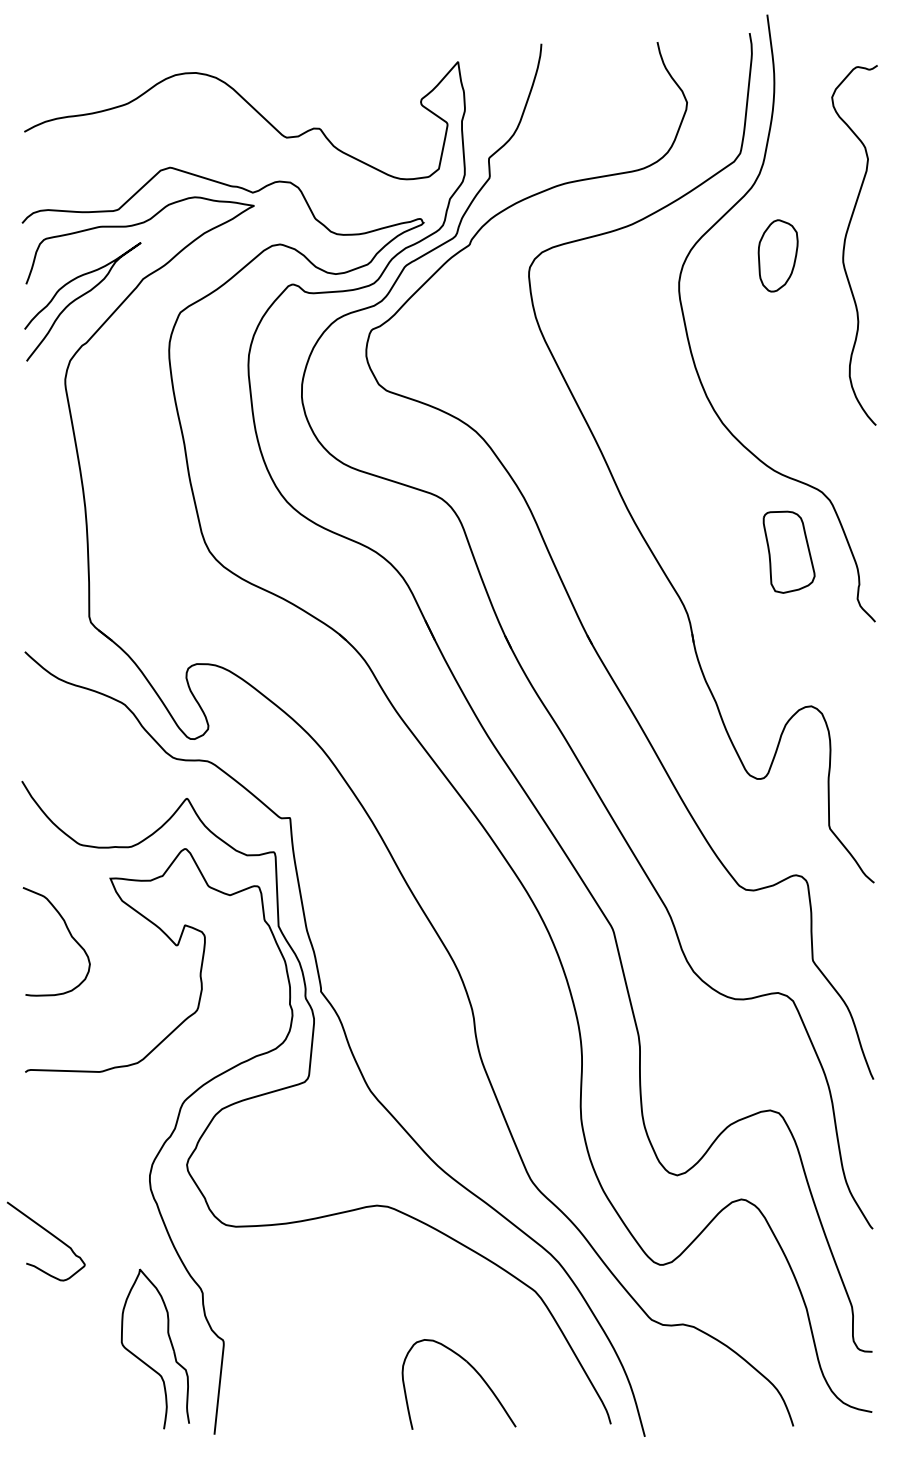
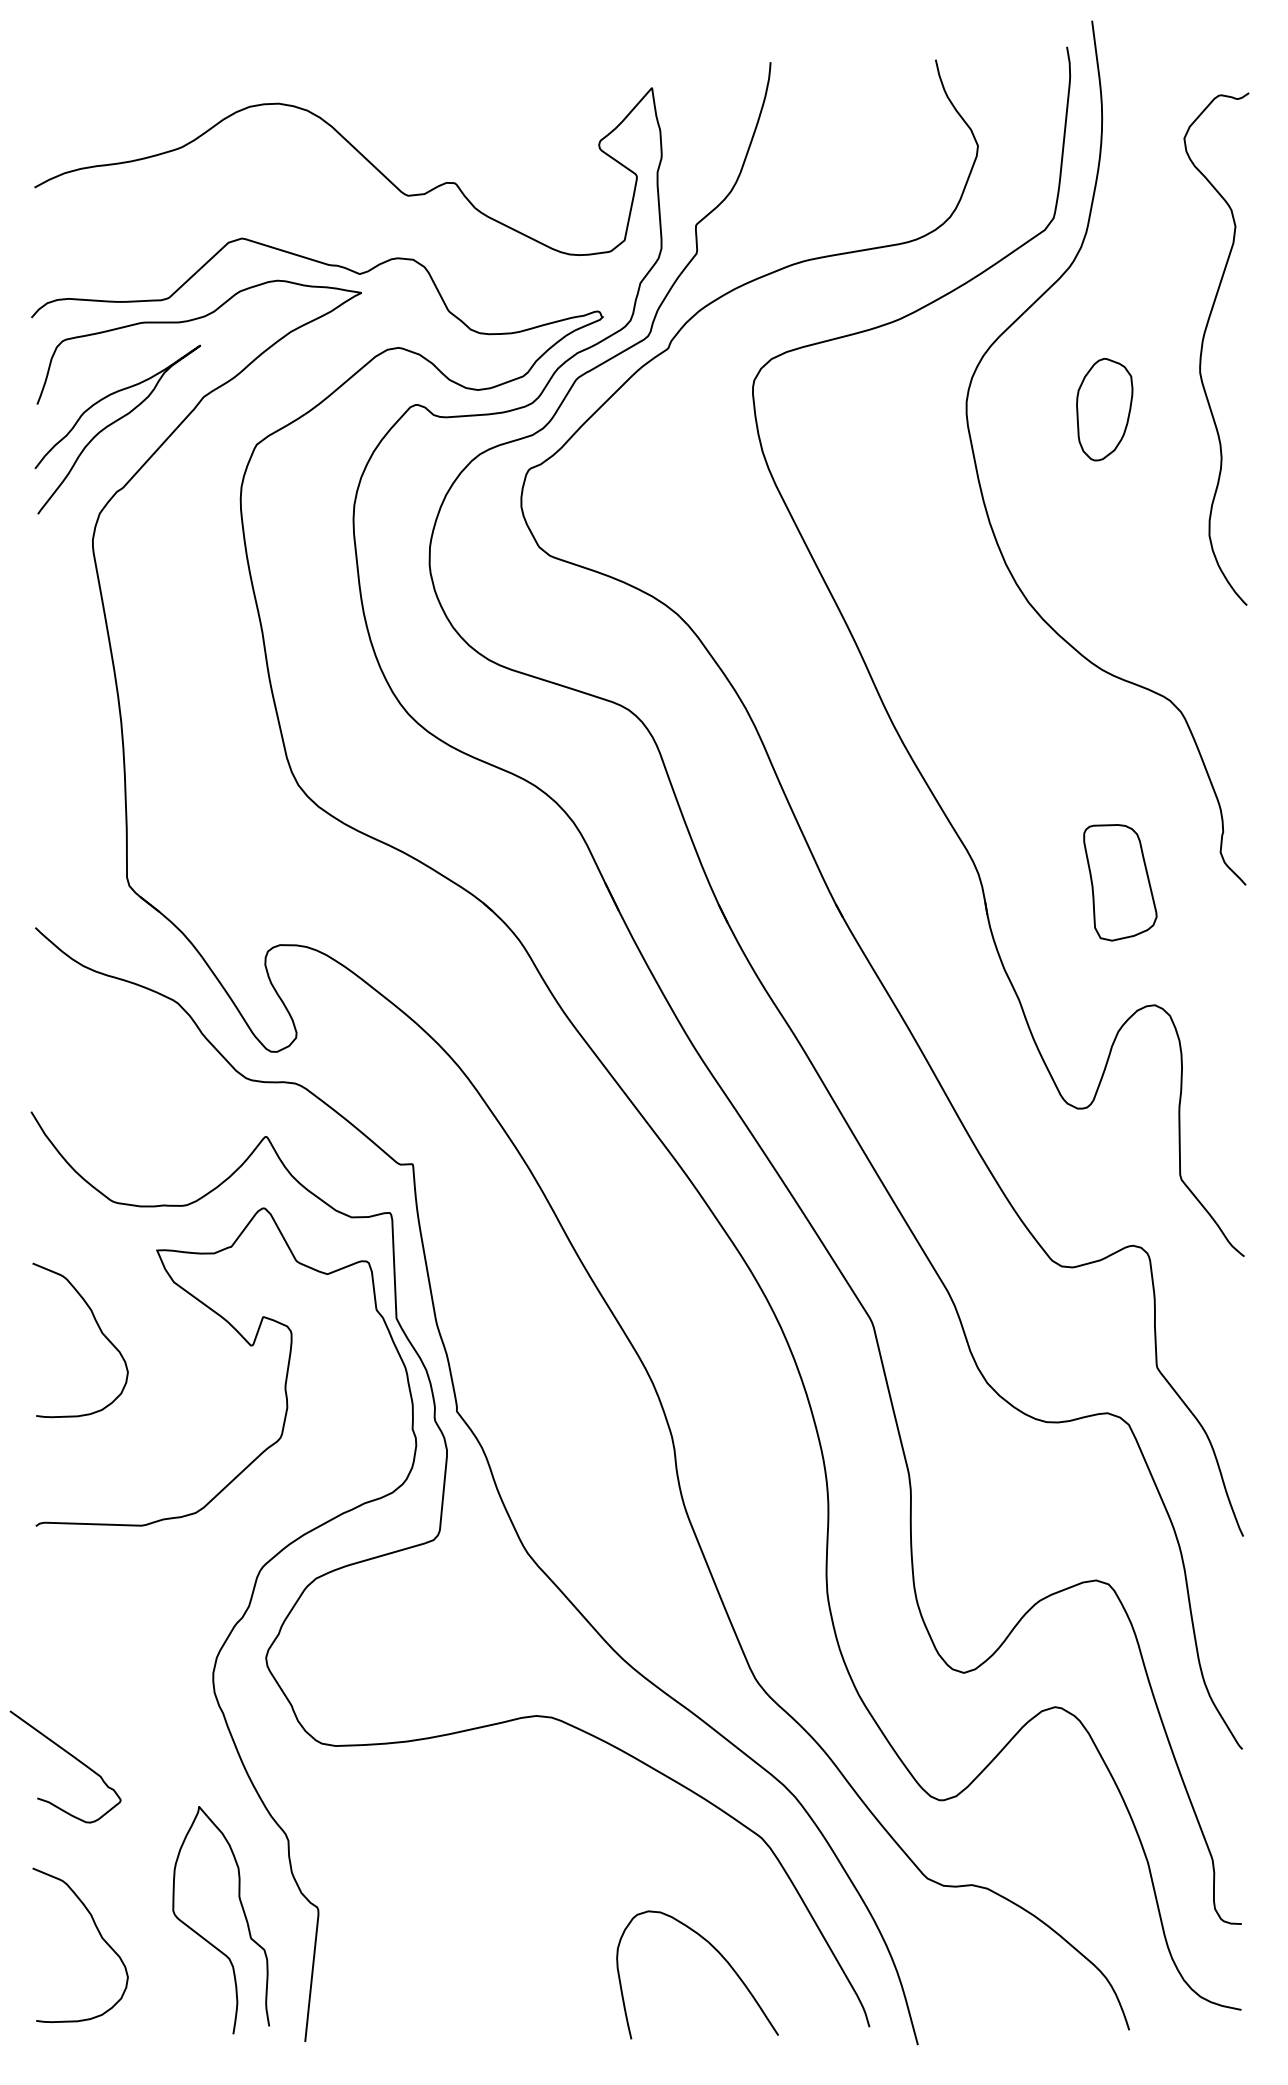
part: (777, 255) -> (1103, 409), moved
part: (788, 551) -> (1119, 881), moved
curve: (69, 1359) -> (98, 1934), added
part: (473, 1369) -> (718, 1953), moved

